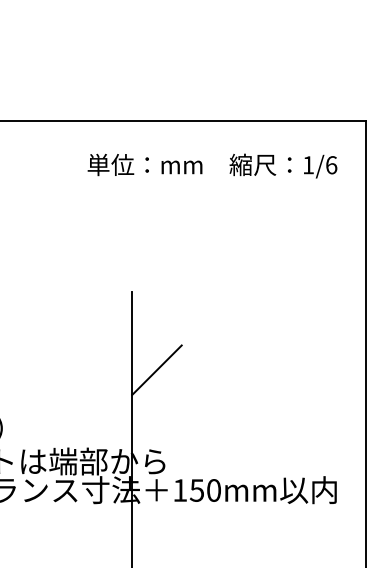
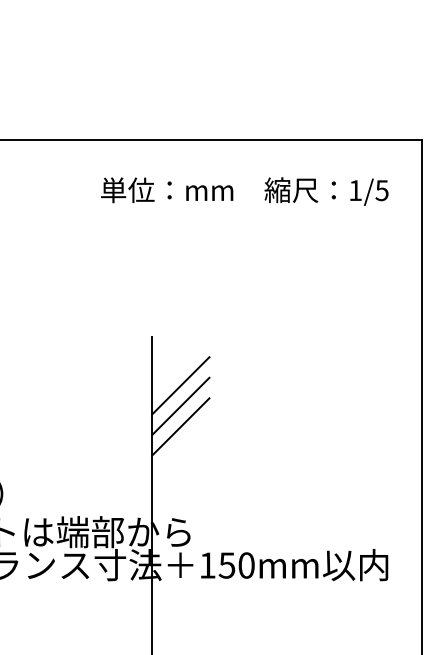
text: (331, 165) -> (382, 190), 1/6 -> 1/5
line: (156, 334) -> (180, 385), added
line: (156, 352) -> (180, 406), added

